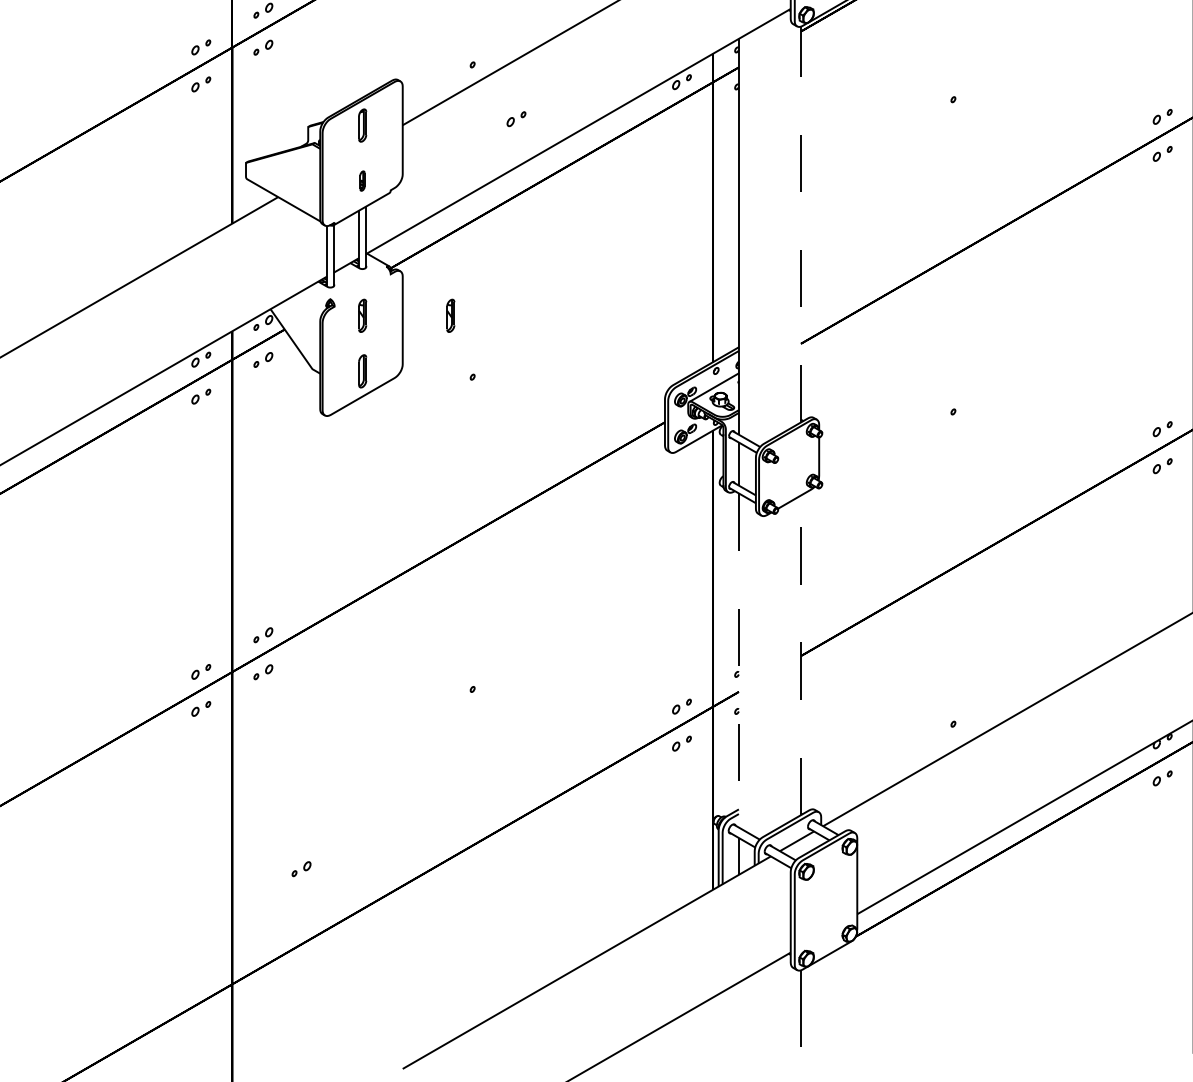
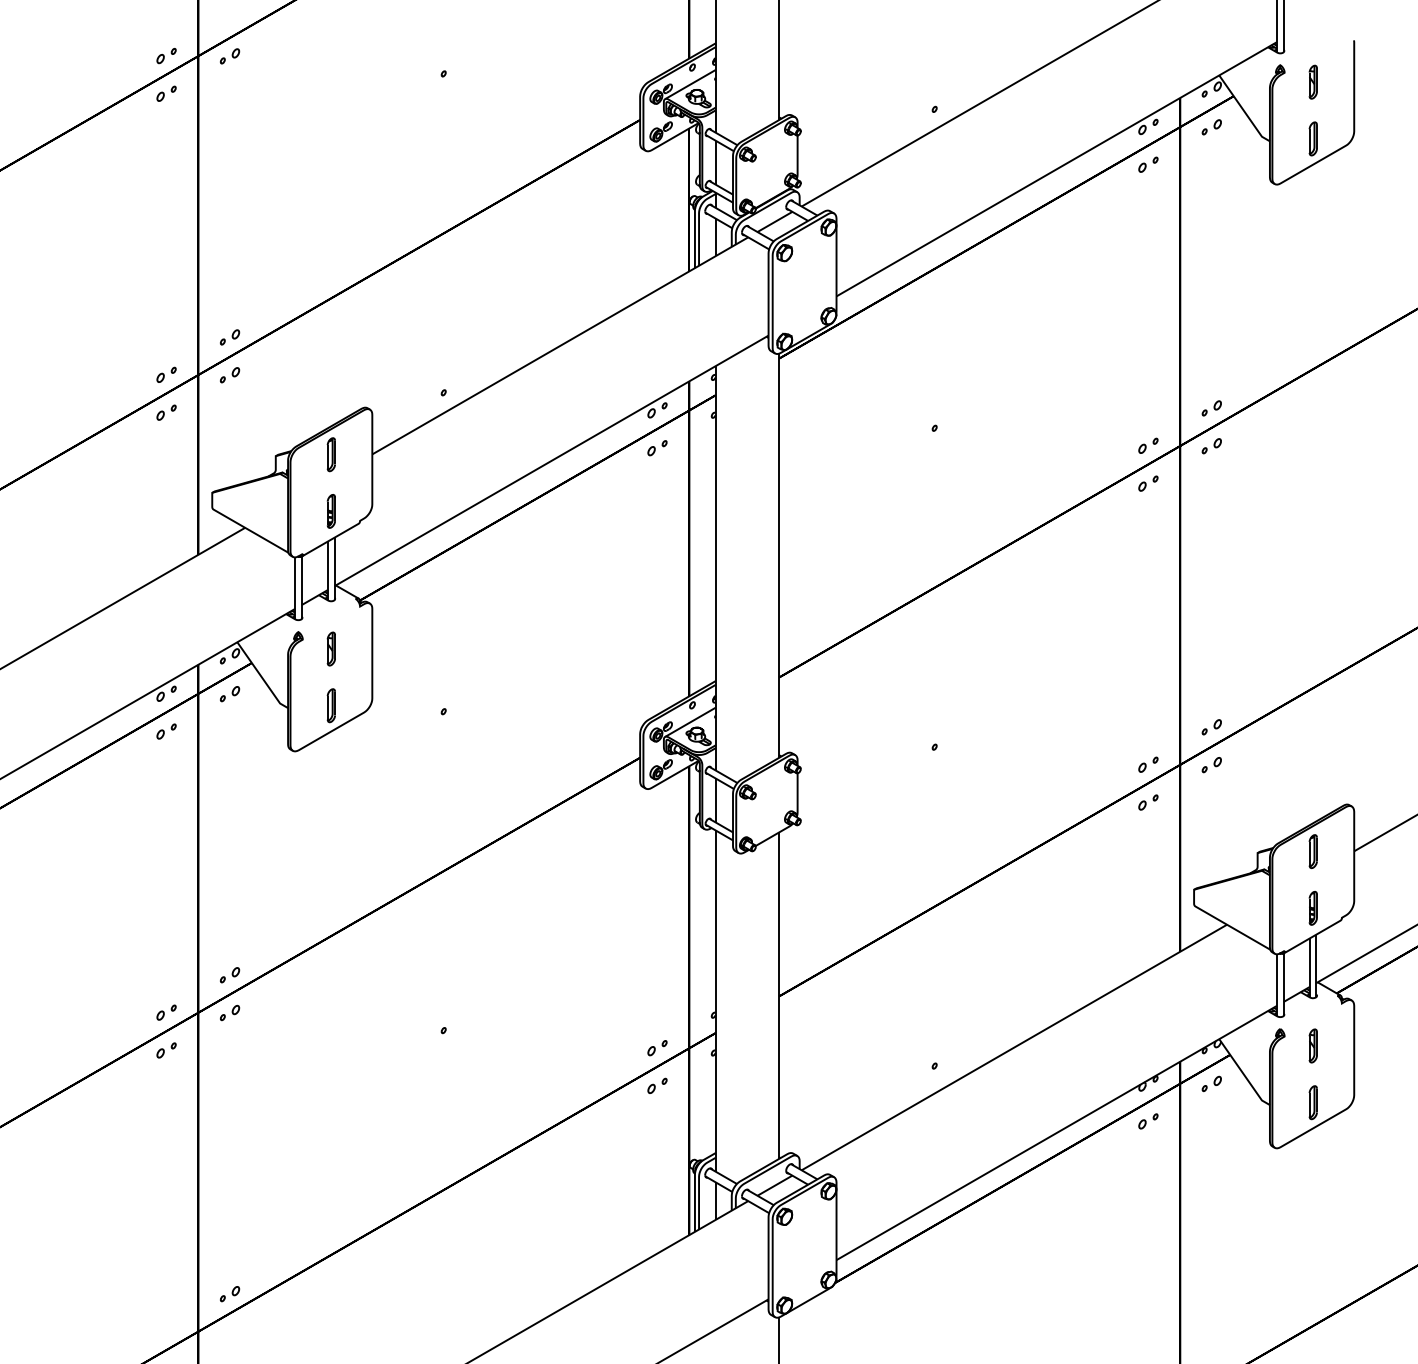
part: (516, 119) -> (657, 448), moved
part: (361, 181) -> (330, 511), size x1.67
line: (801, 224) -> (779, 555), dashed -> solid
part: (449, 315) -> (420, 648), removed
line: (801, 655) -> (779, 995), dashed -> solid
line: (738, 660) -> (715, 1001), dashed -> solid
part: (302, 869) -> (230, 1294), moved

